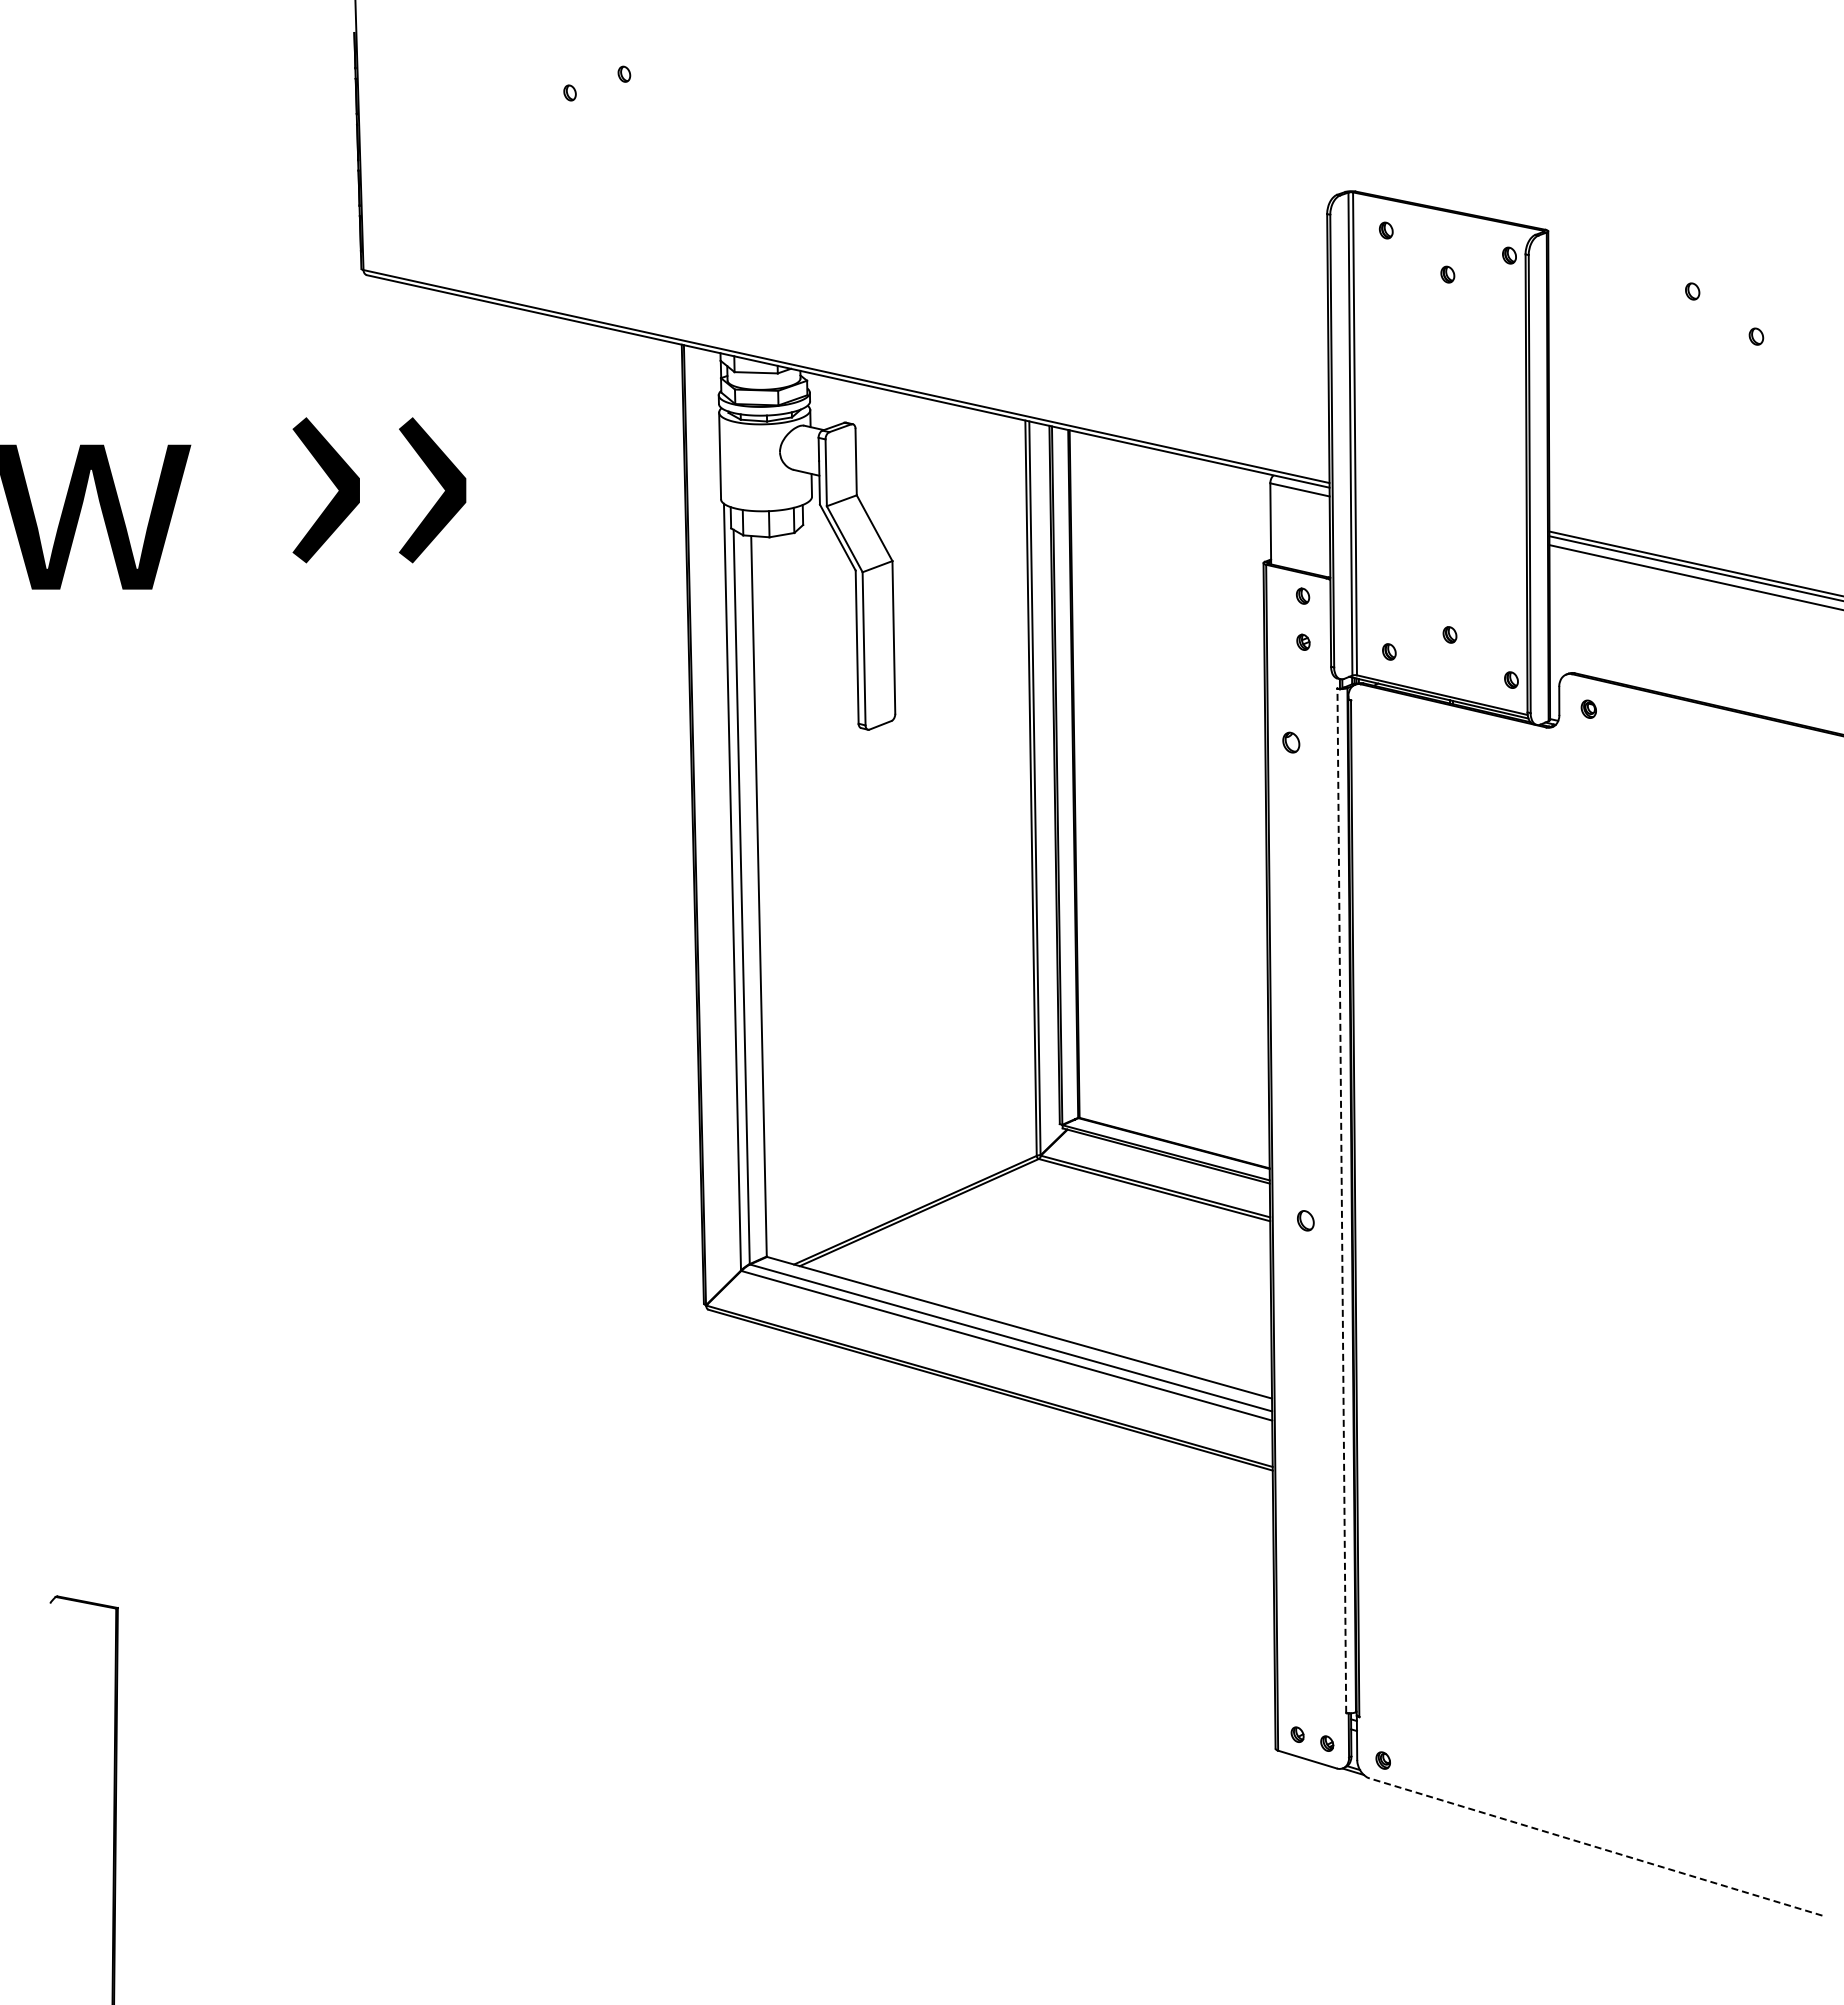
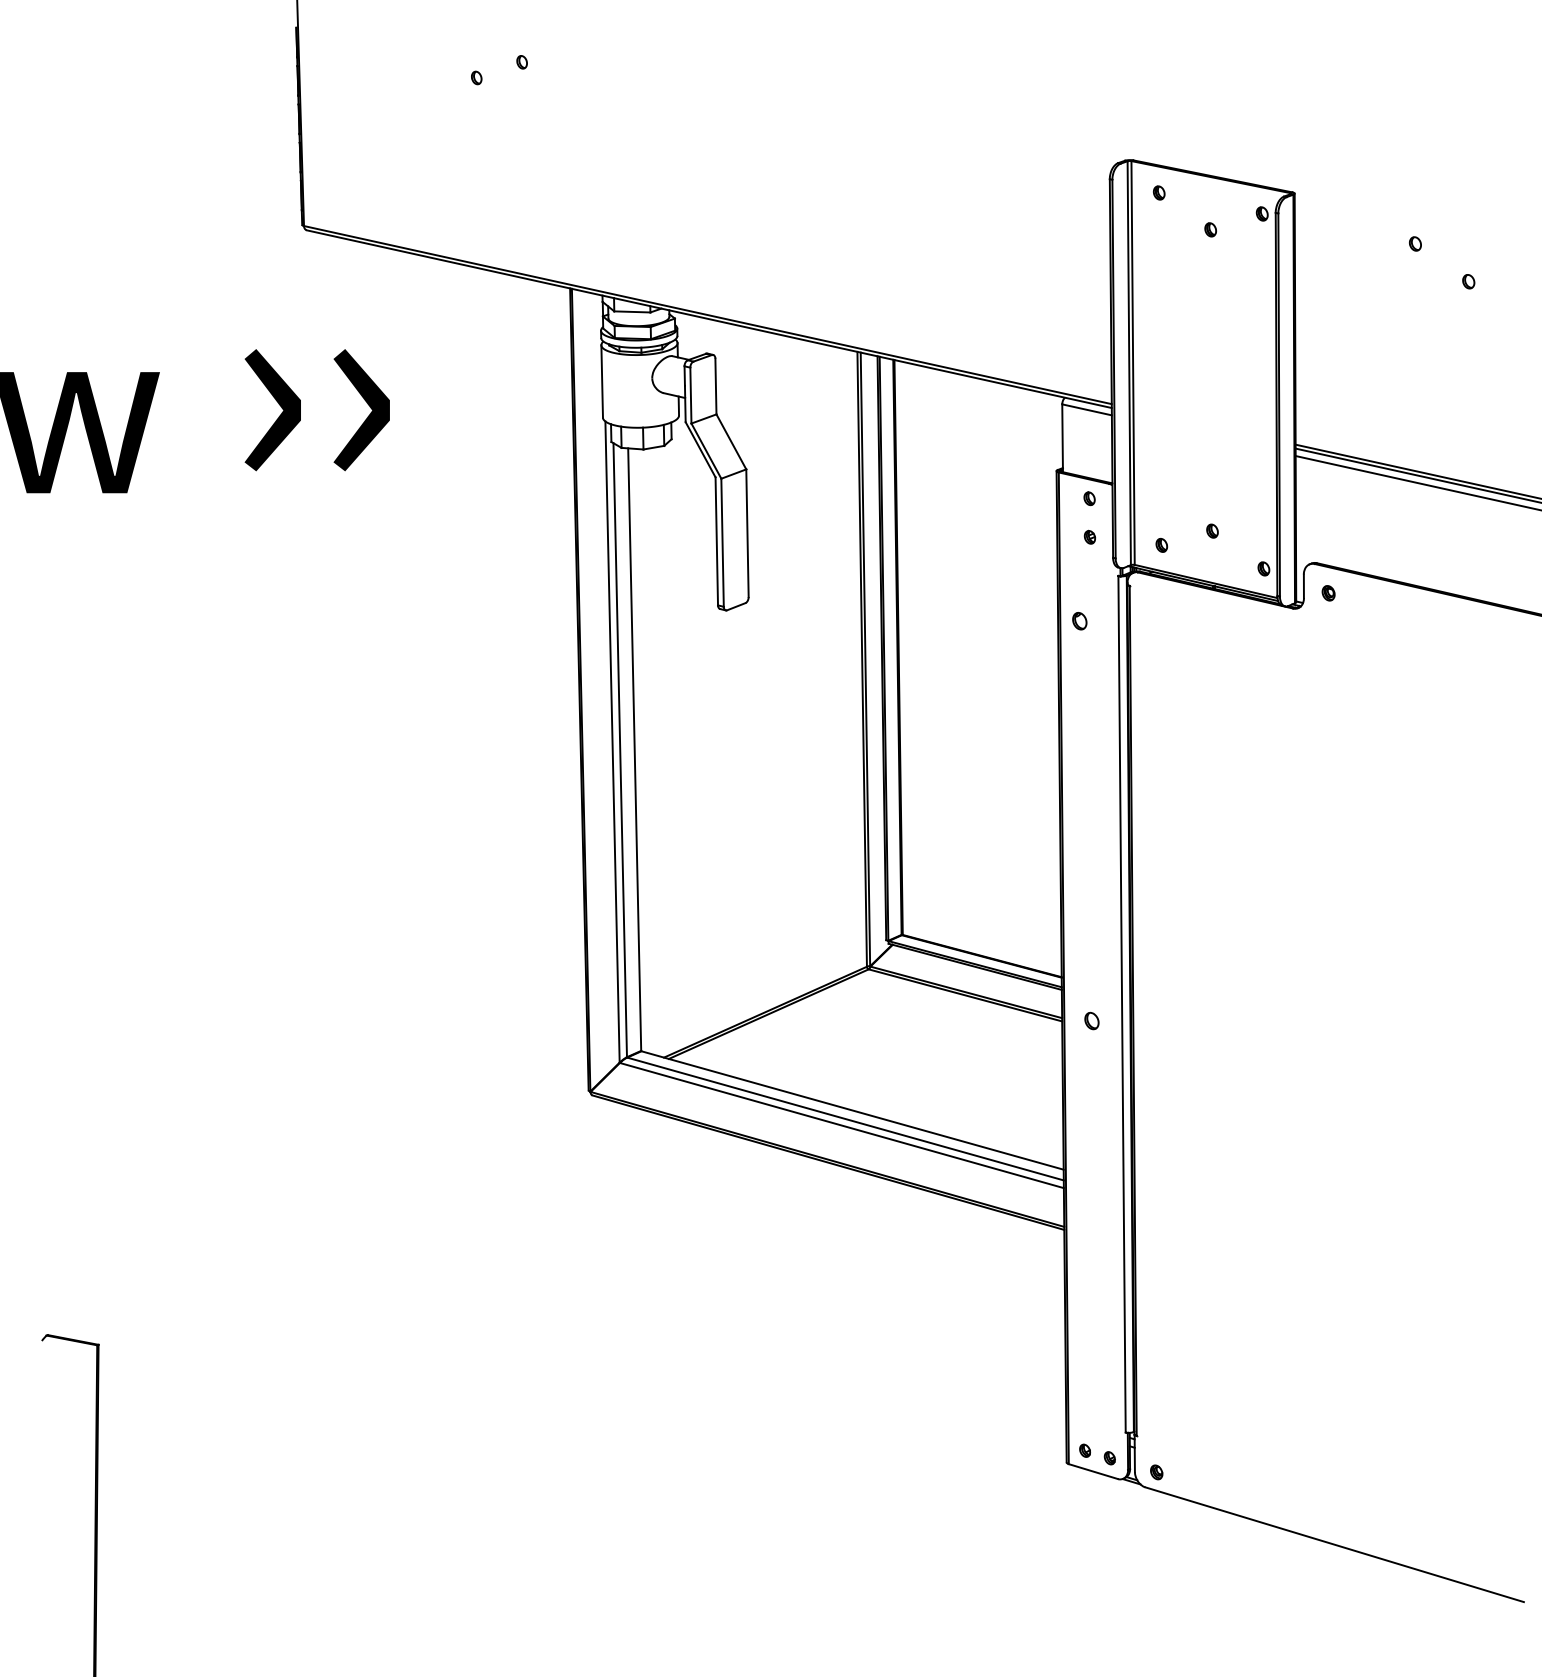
line: (1341, 1200) -> (1121, 1004), dashed -> solid
line: (1595, 1846) -> (1334, 1544), dashed -> solid

